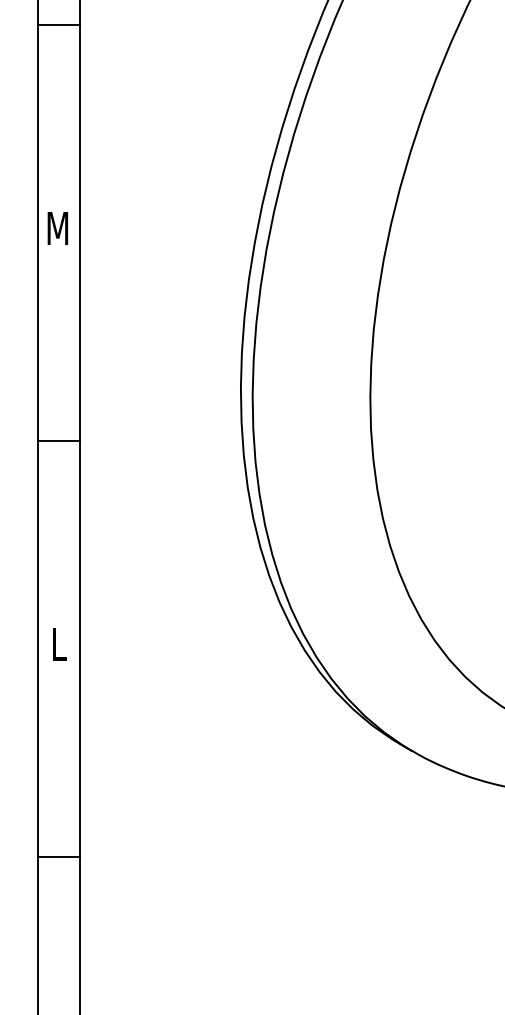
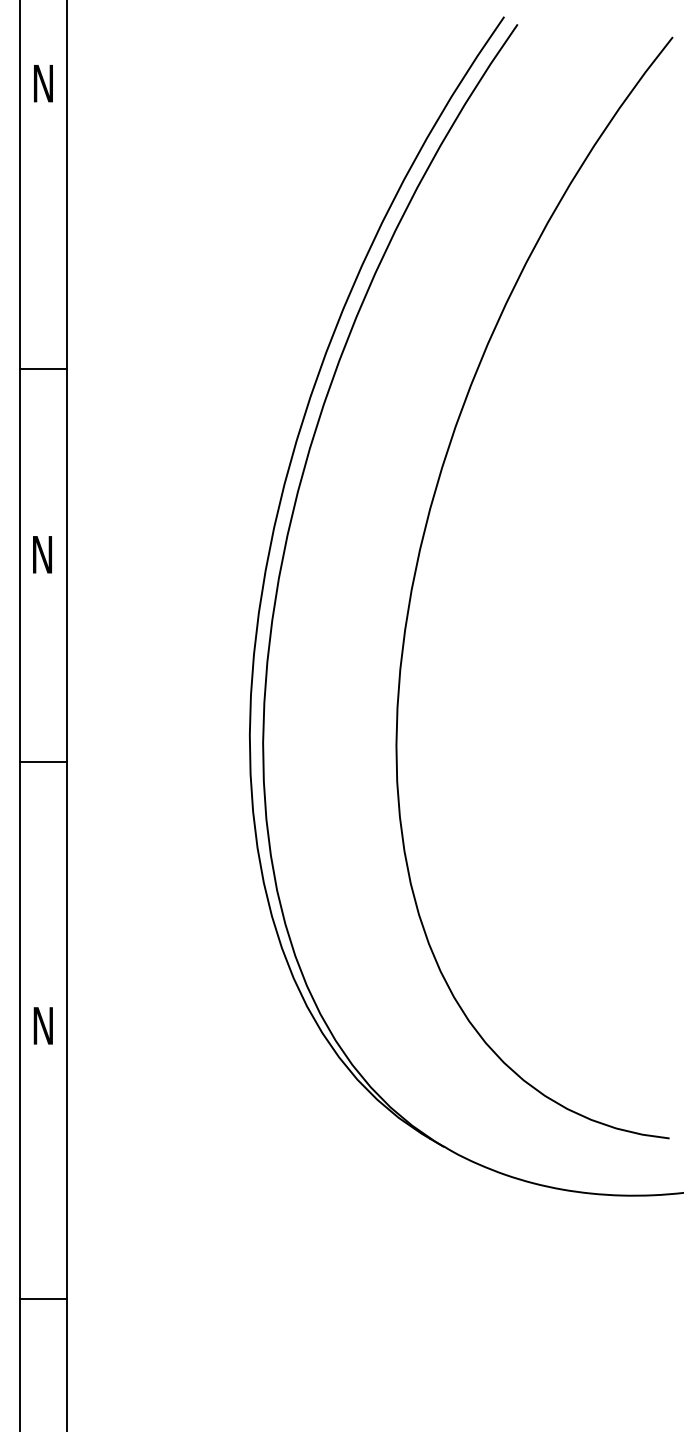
line: (58, 25) -> (43, 368), moved
text: (57, 228) -> (42, 554), M -> N
line: (58, 441) -> (43, 761), moved
text: (57, 644) -> (42, 1025), L -> N
line: (58, 856) -> (43, 1298), moved

